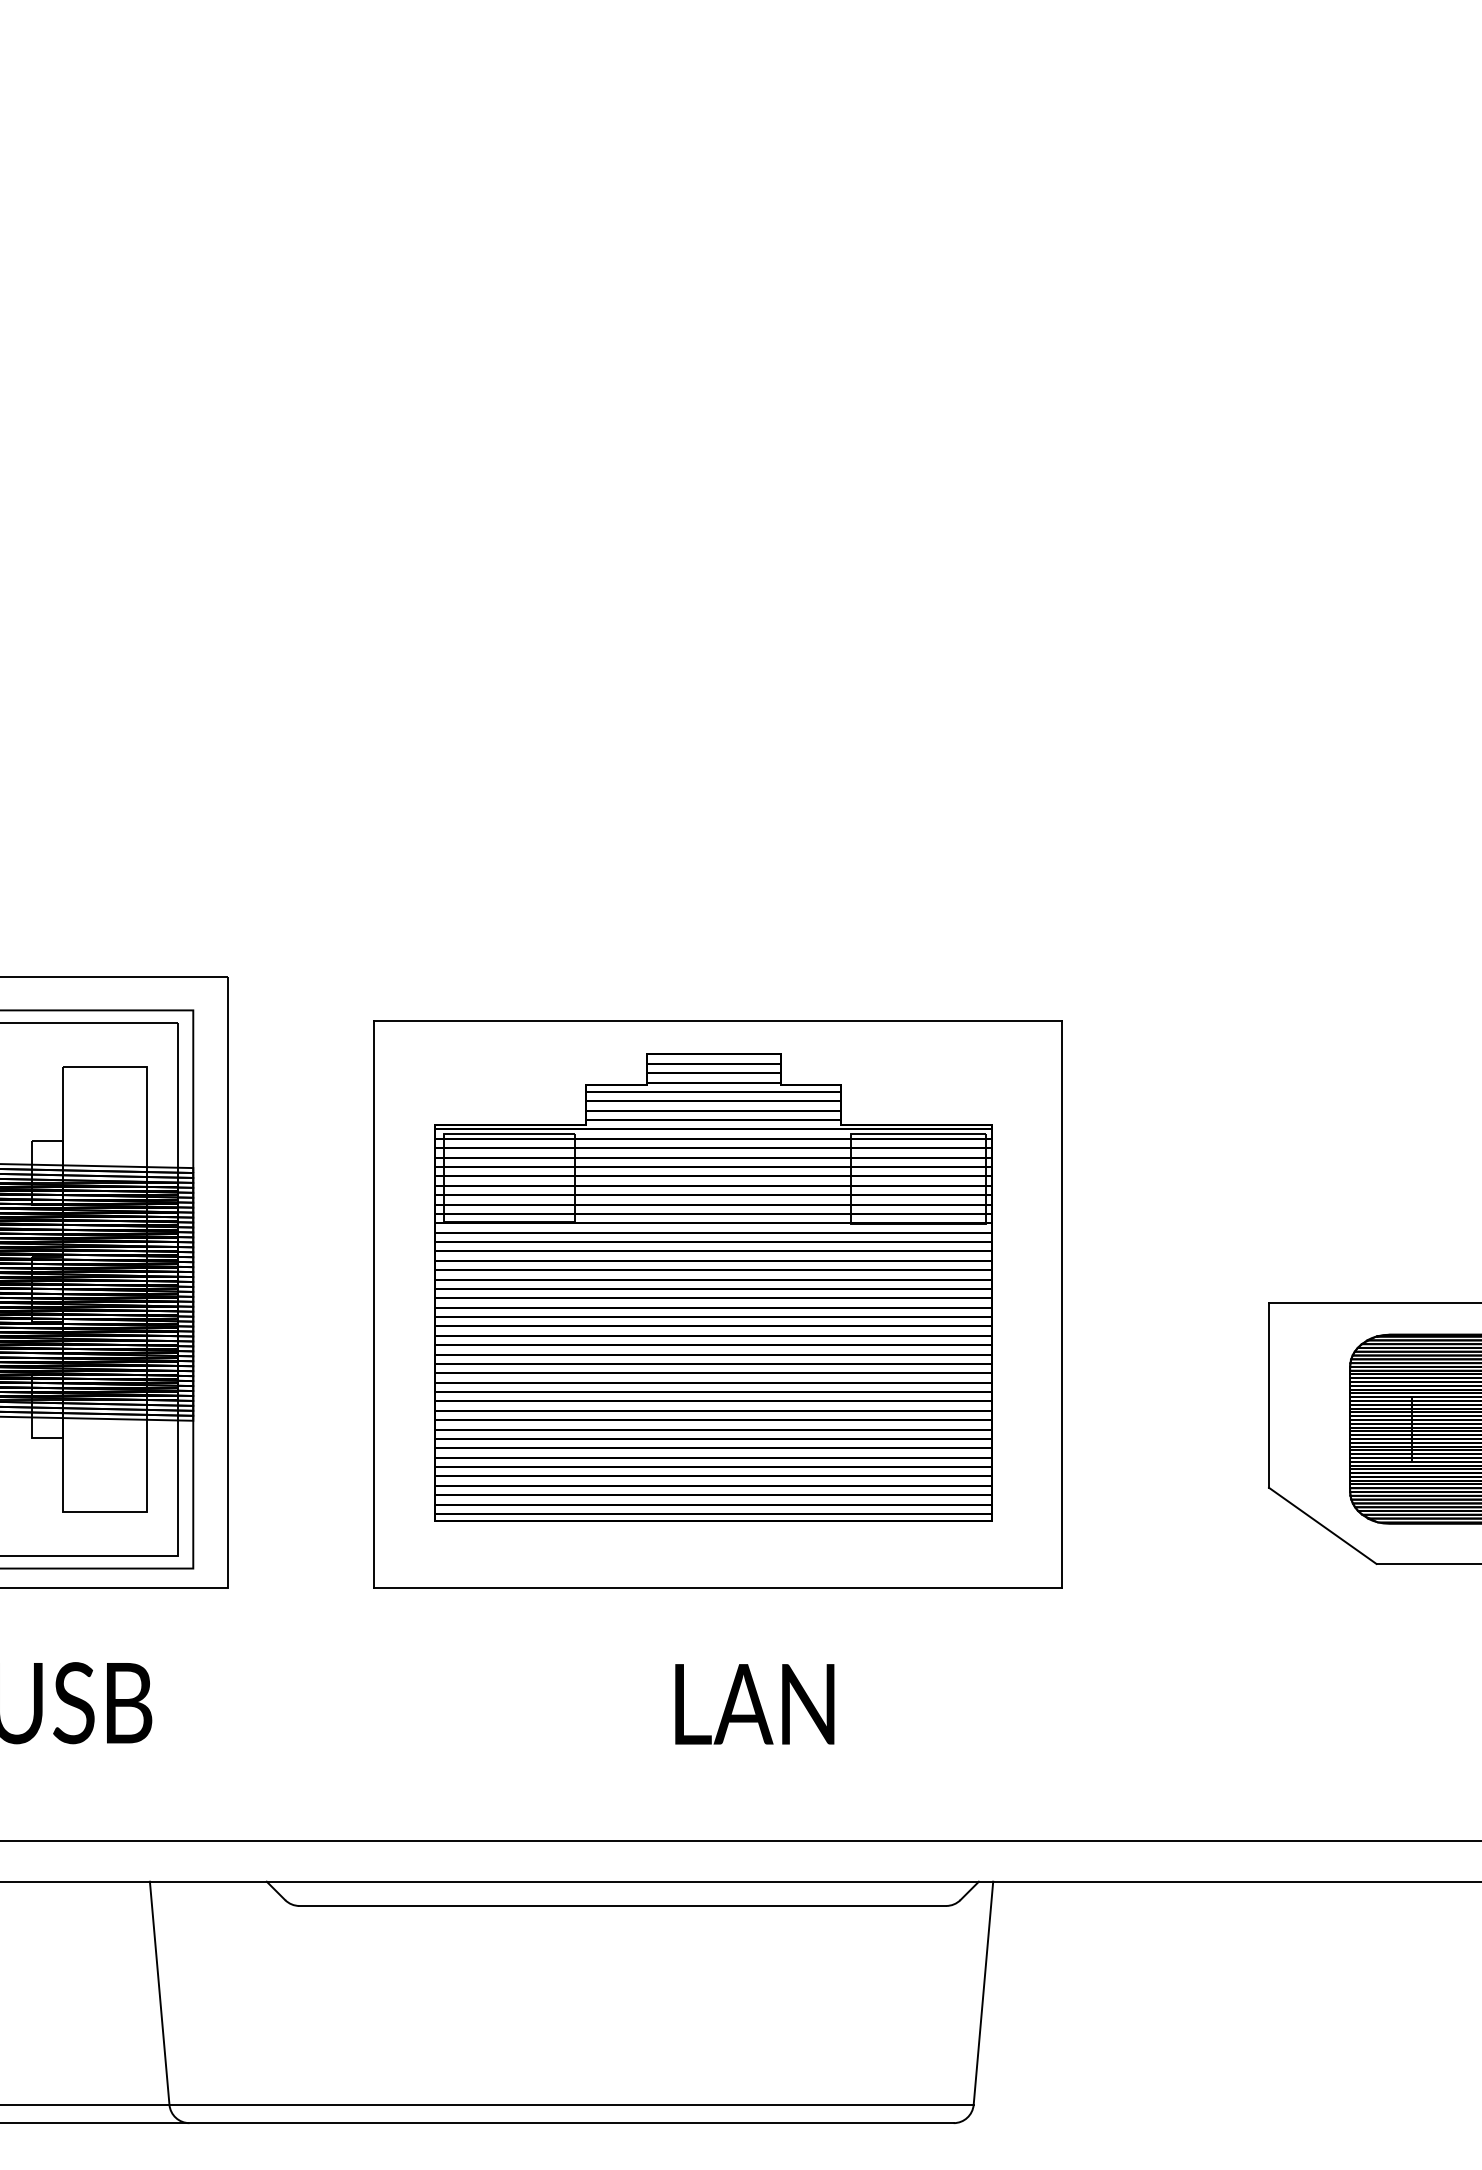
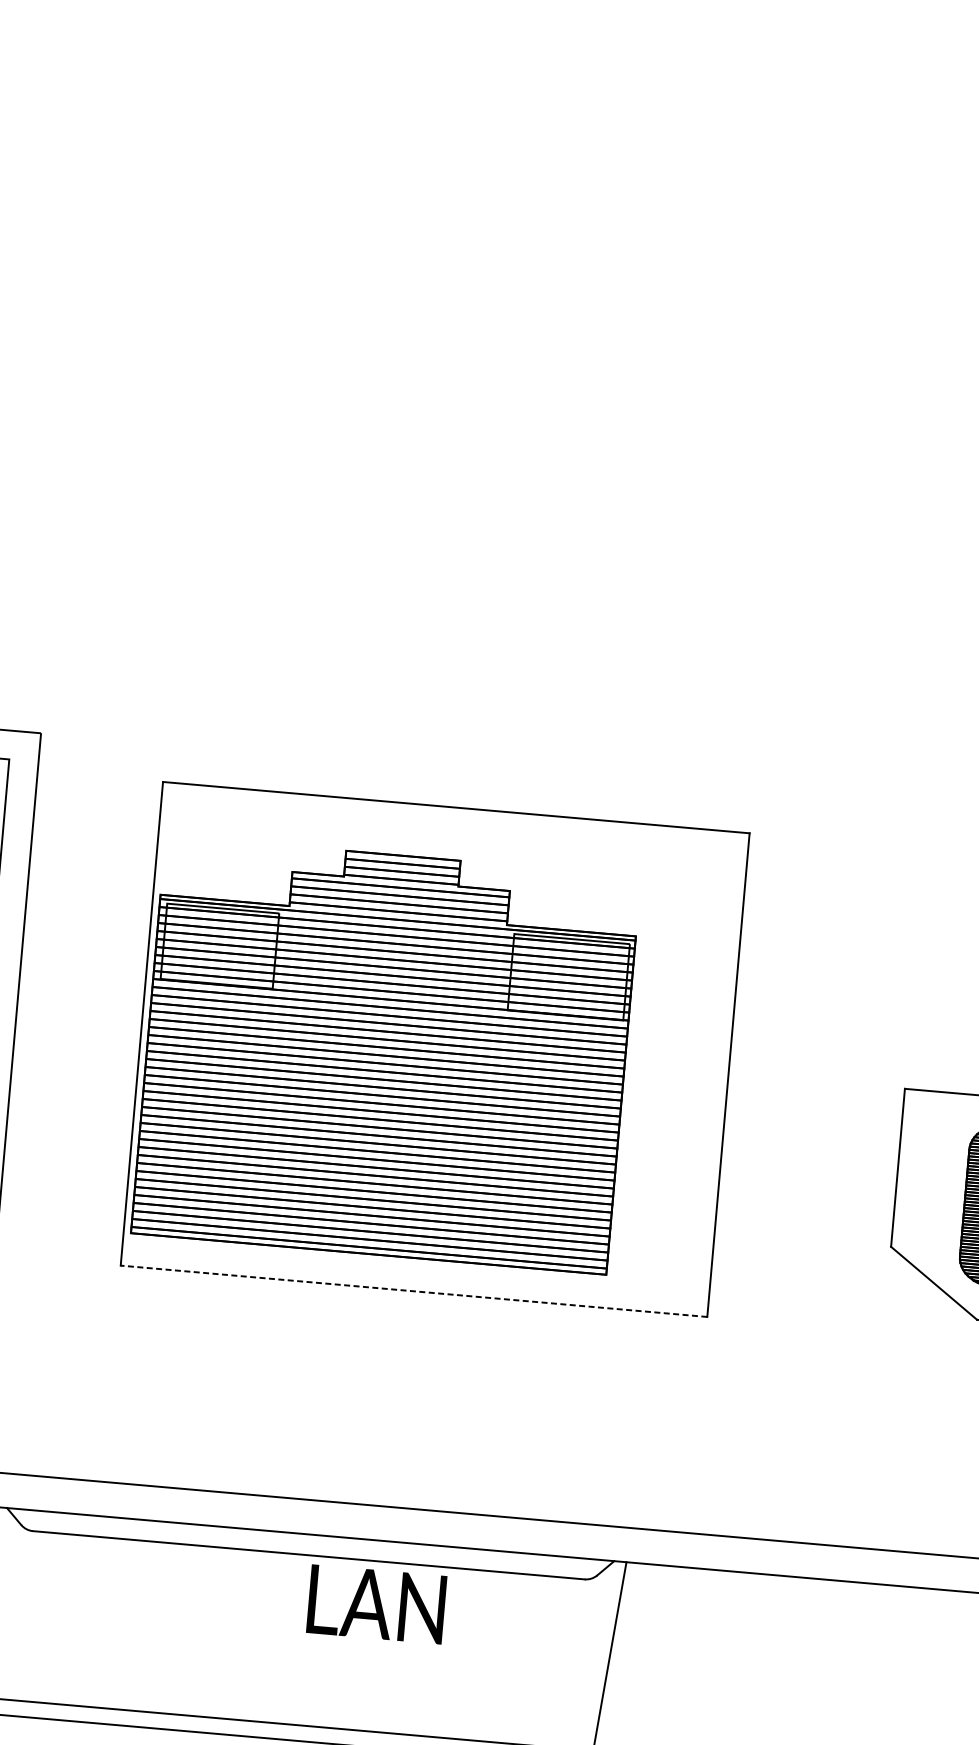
part: (713, 1287) -> (385, 1054), moved
line: (718, 1588) -> (414, 1291), solid -> dashed
text: (754, 1704) -> (376, 1604), moved

